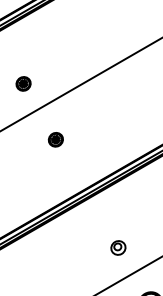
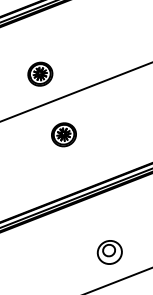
part: (23, 83) -> (40, 73), size x1.67
part: (55, 139) -> (63, 134), size x1.67
part: (118, 247) -> (110, 252), size x1.67

